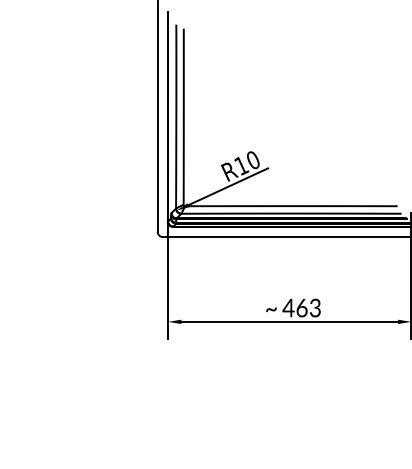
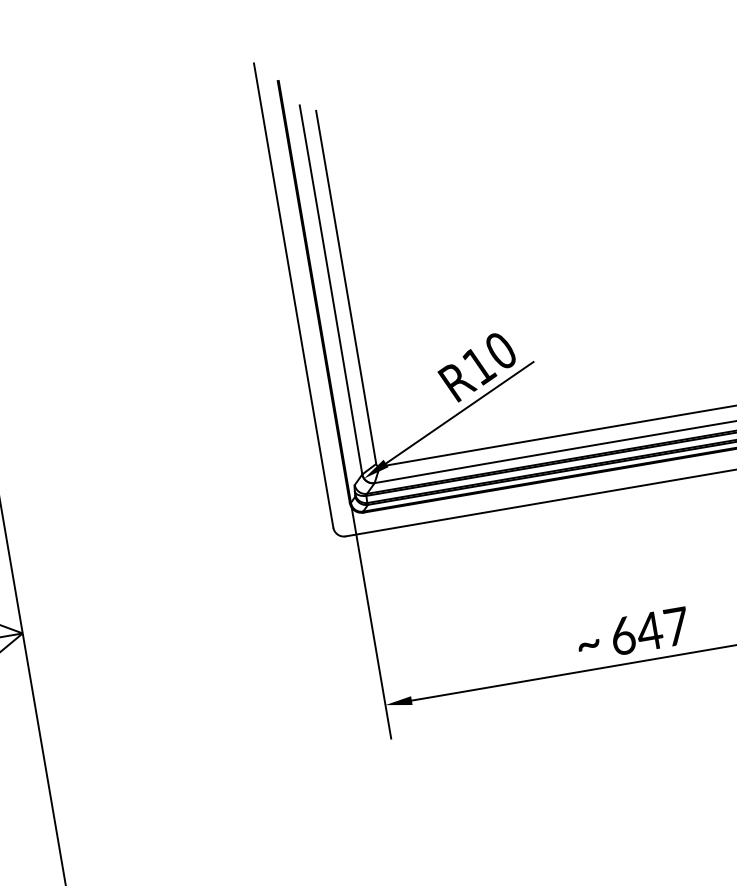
text: (301, 307) -> (648, 630), 463 -> 647

